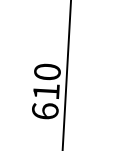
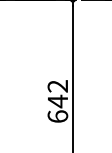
text: (46, 82) -> (57, 94), 610 -> 642

